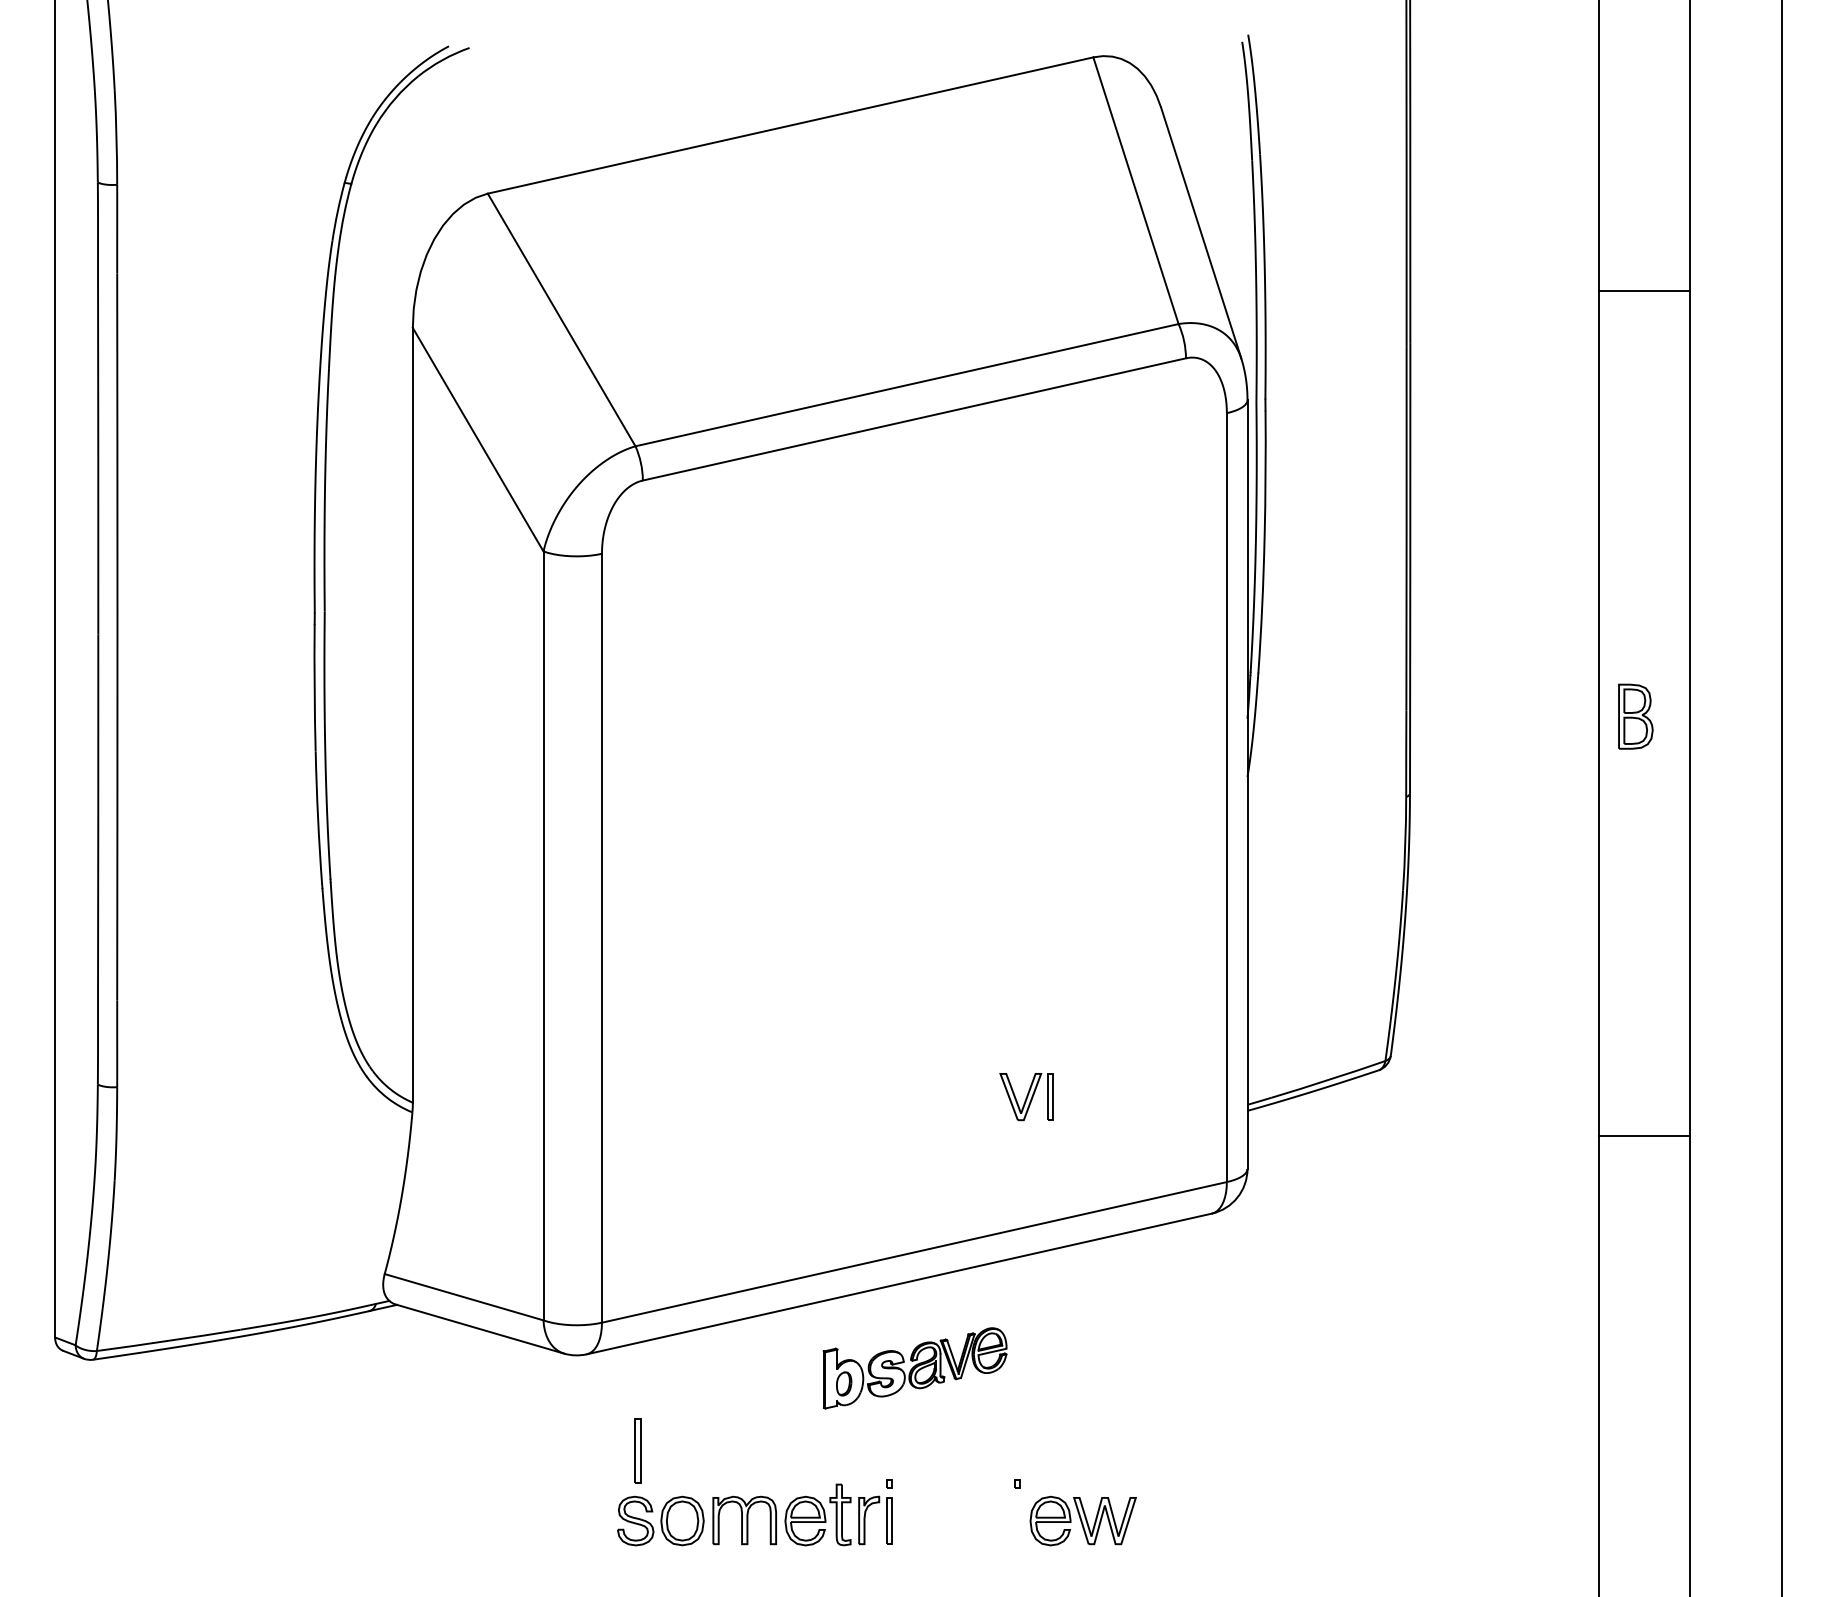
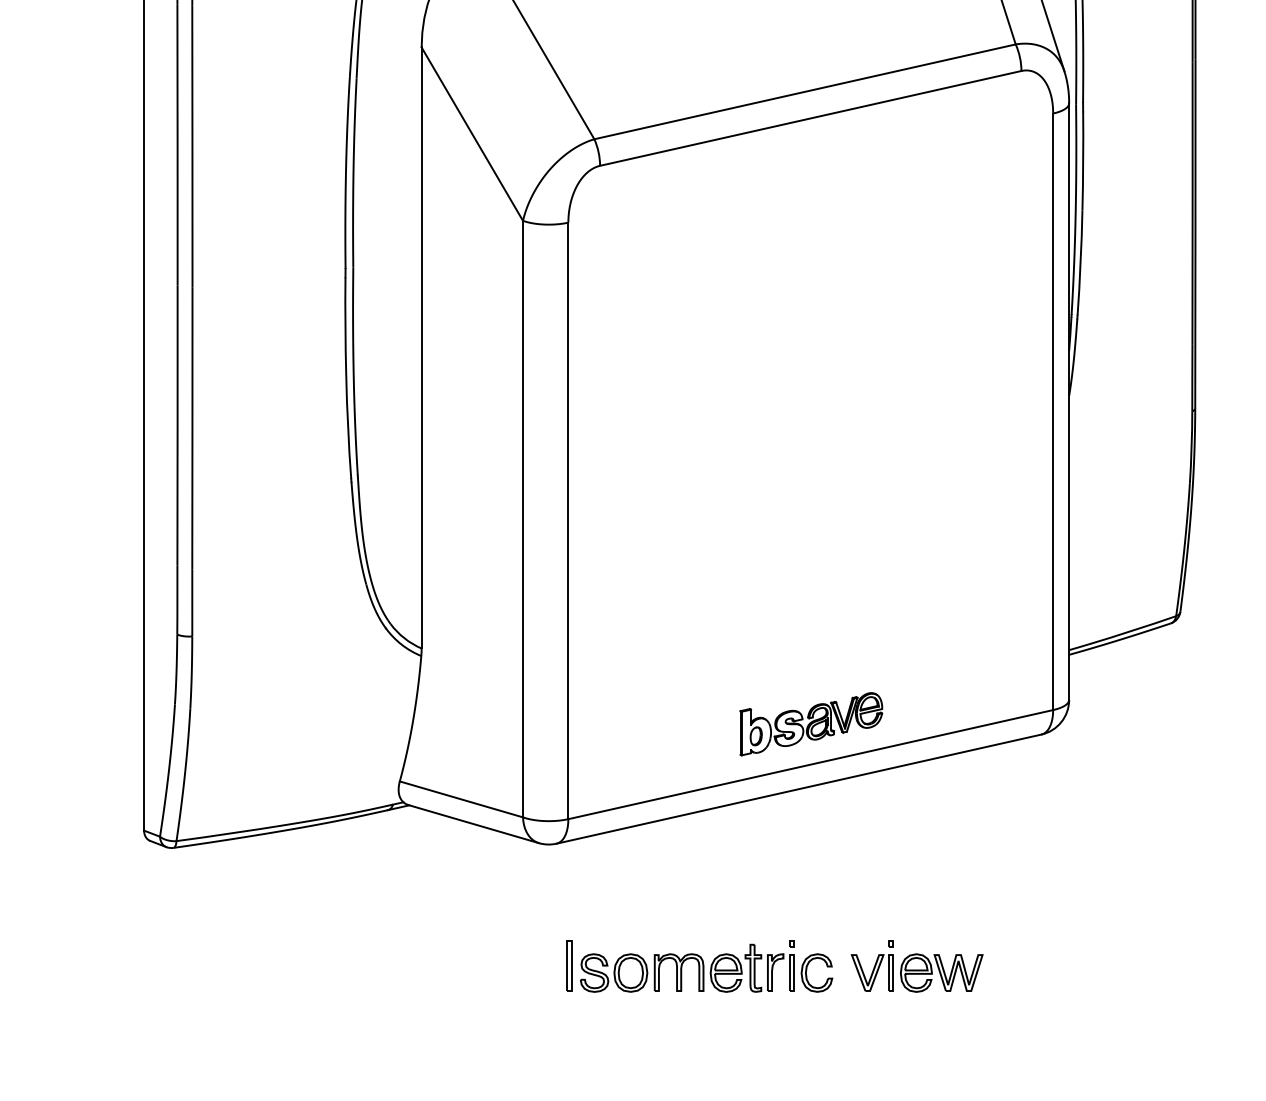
part: (1026, 1097) -> (872, 973), moved
part: (914, 1368) -> (810, 724), moved
part: (637, 1450) -> (568, 965), moved
part: (909, 1520) -> (806, 972), added

